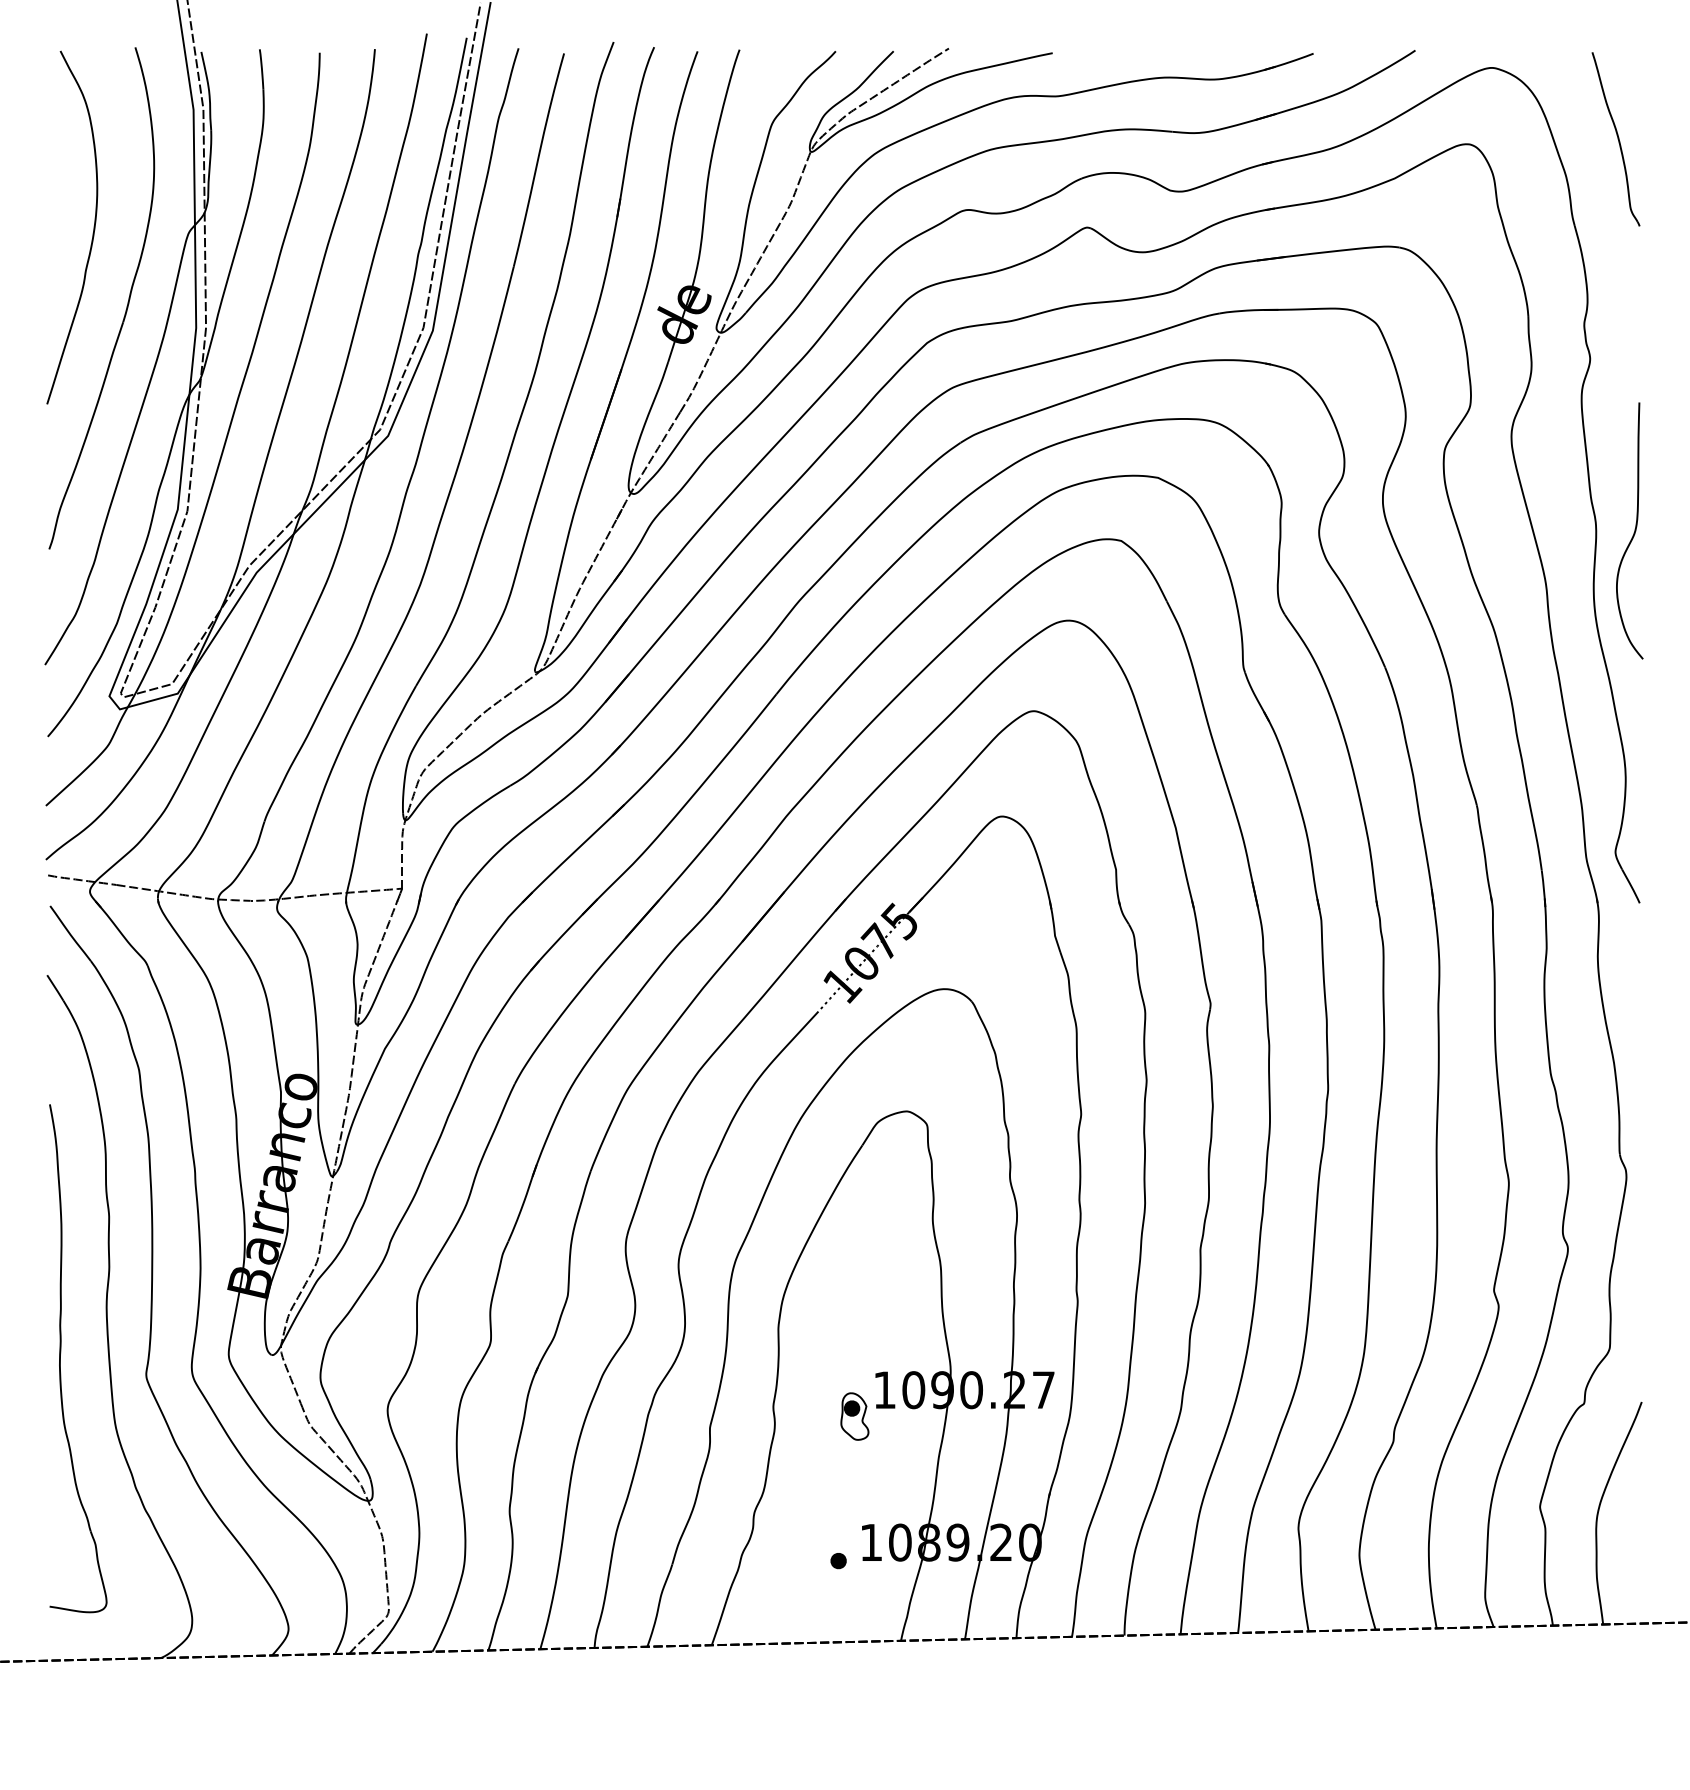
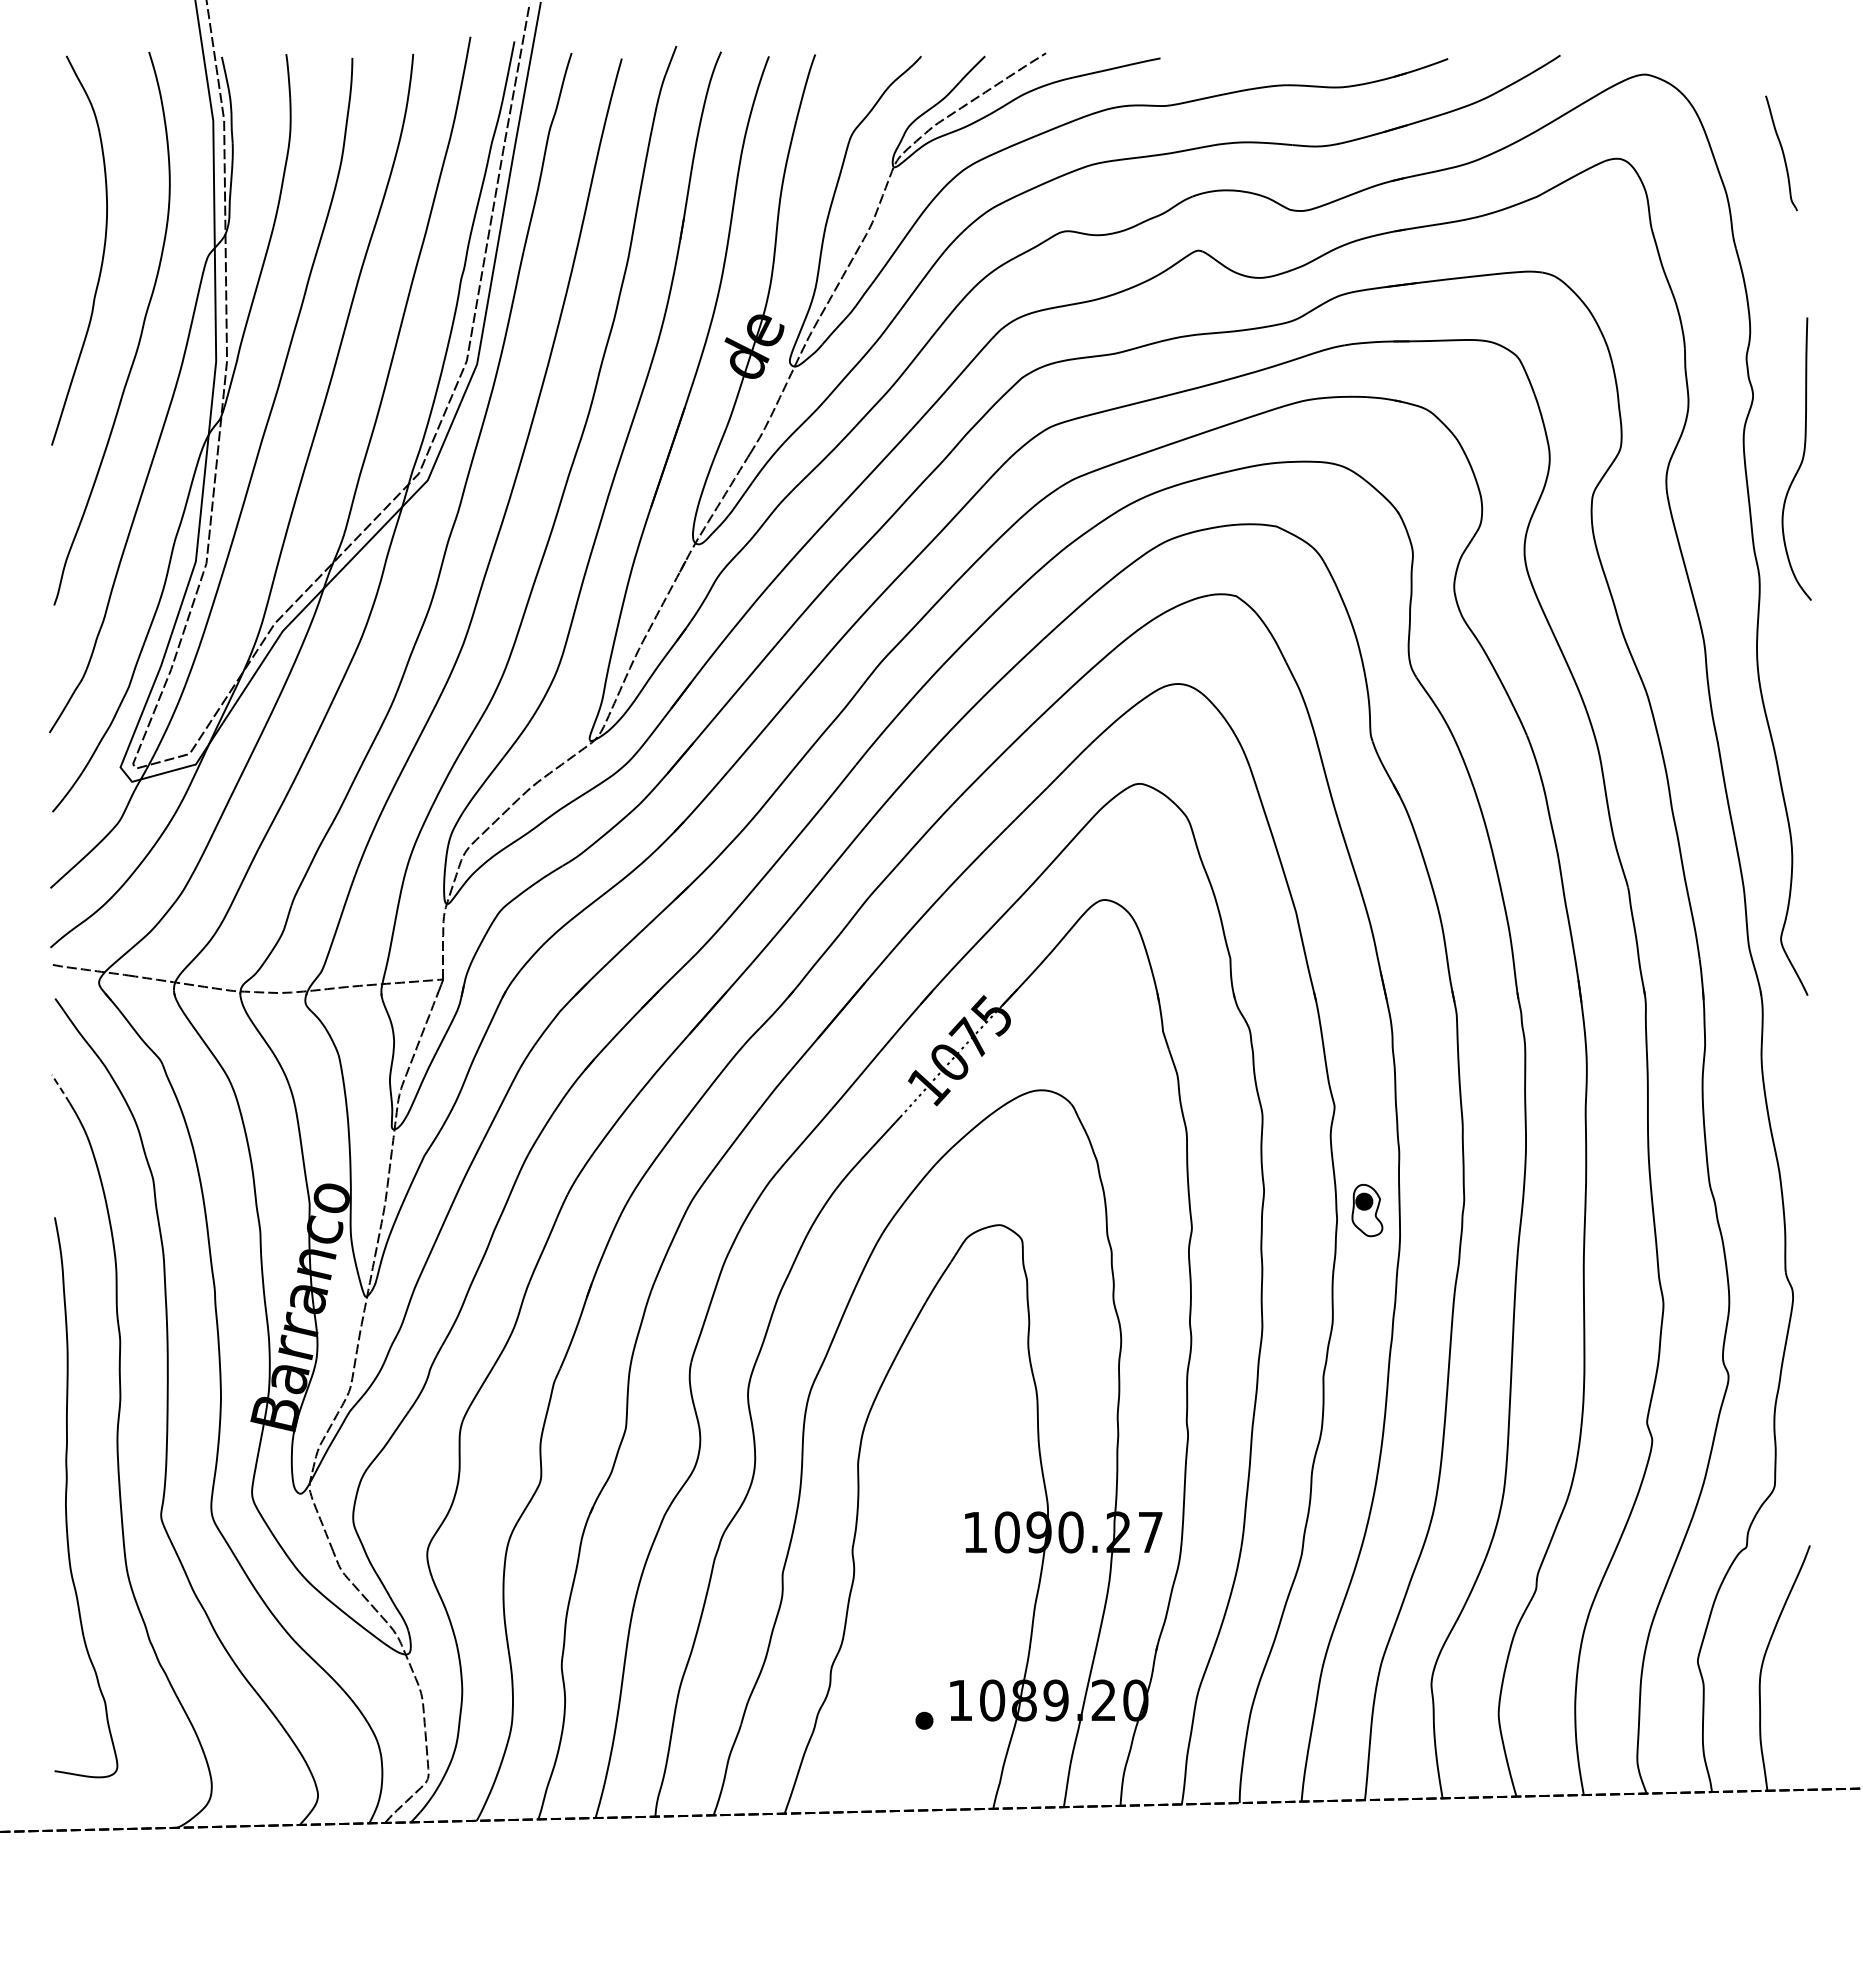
part: (1615, 139) -> (1781, 153), size x0.6
curve: (1634, 531) -> (1801, 459), moved
line: (55, 988) -> (61, 1089), solid -> dashed
part: (854, 1416) -> (1367, 1210), moved

